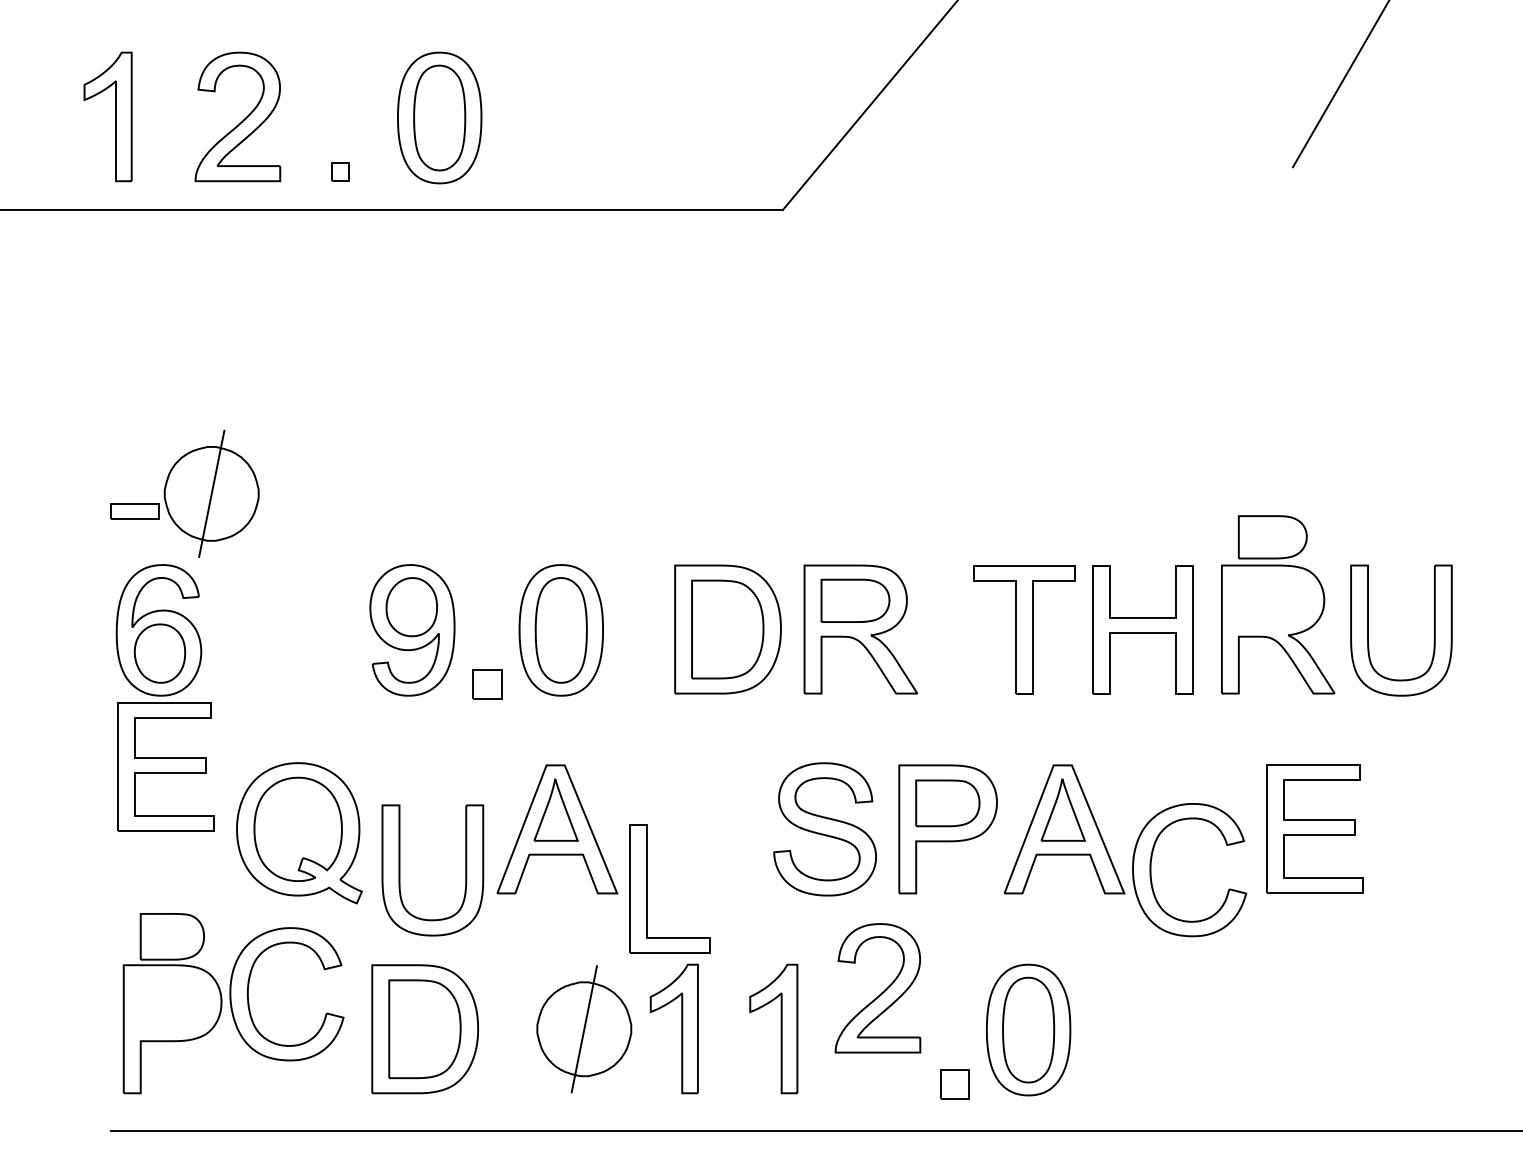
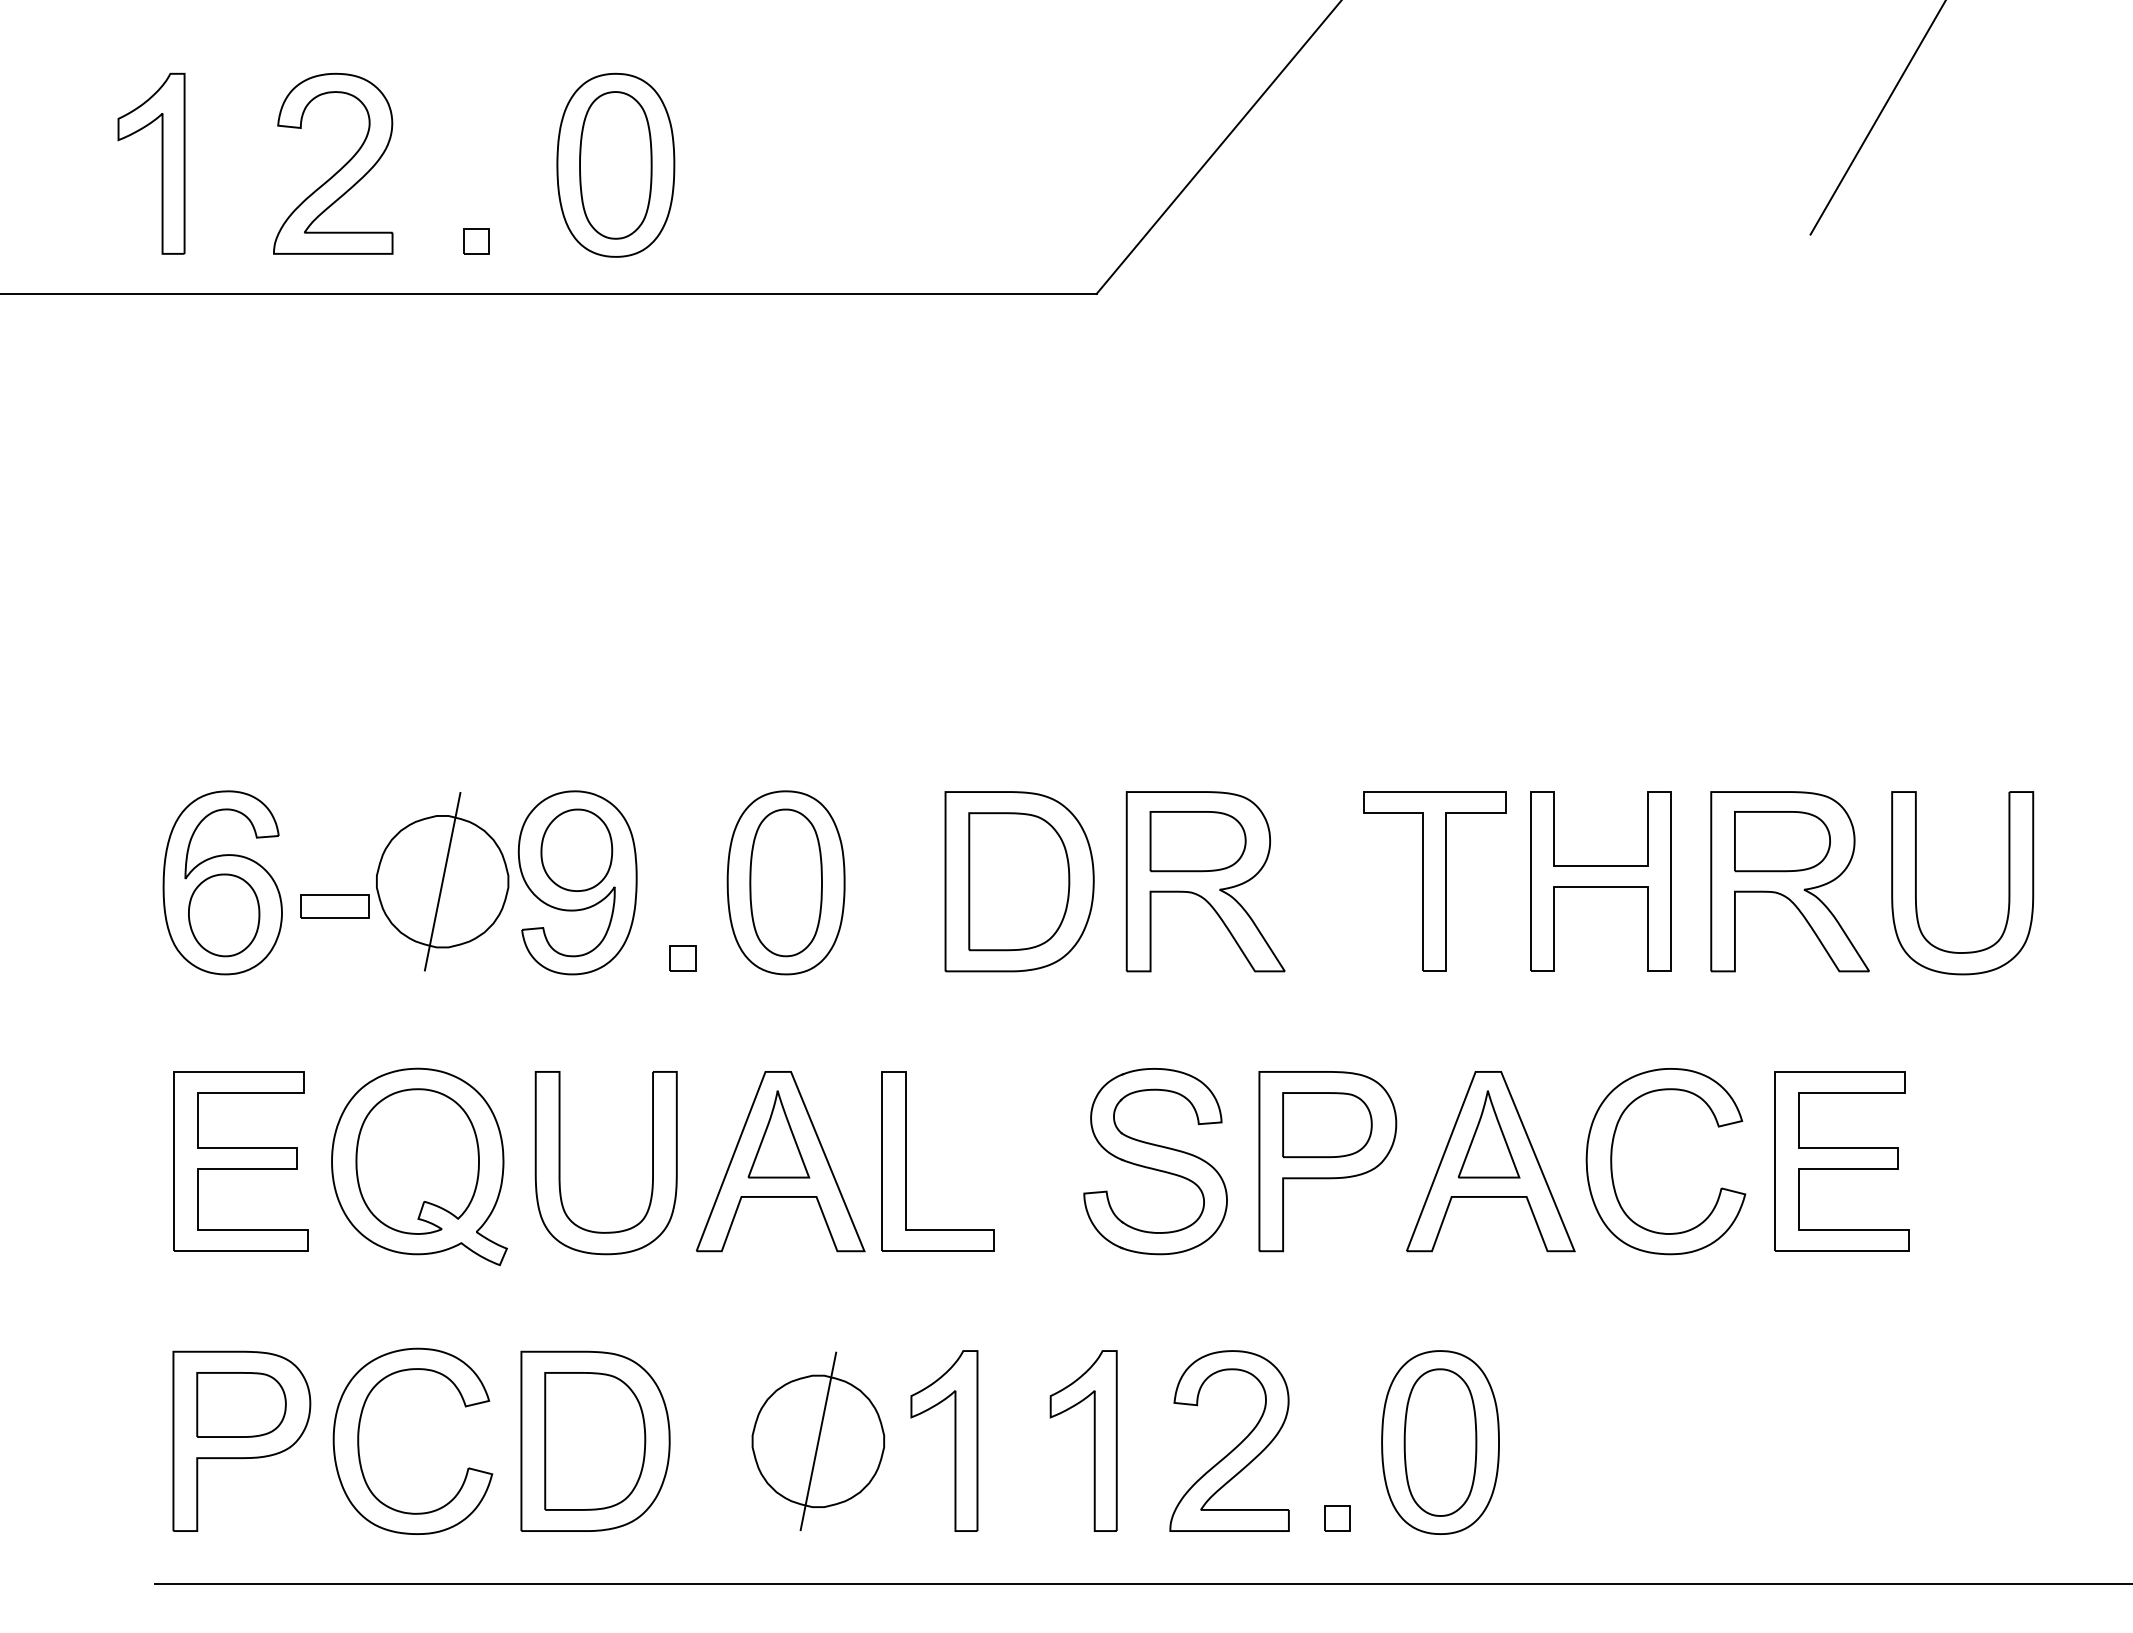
part: (184, 493) -> (404, 881), moved
part: (1272, 537) -> (1782, 841), moved
part: (487, 684) -> (682, 958), size x0.62
part: (165, 767) -> (240, 1161), moved
part: (400, 870) -> (560, 1163), moved
part: (1151, 870) -> (1612, 1161), moved
part: (647, 889) -> (906, 1161), moved
part: (172, 936) -> (241, 1404), moved
part: (882, 992) -> (1235, 1446), moved
part: (248, 993) -> (359, 1440), moved
part: (955, 1084) -> (1337, 1518), size x0.62

